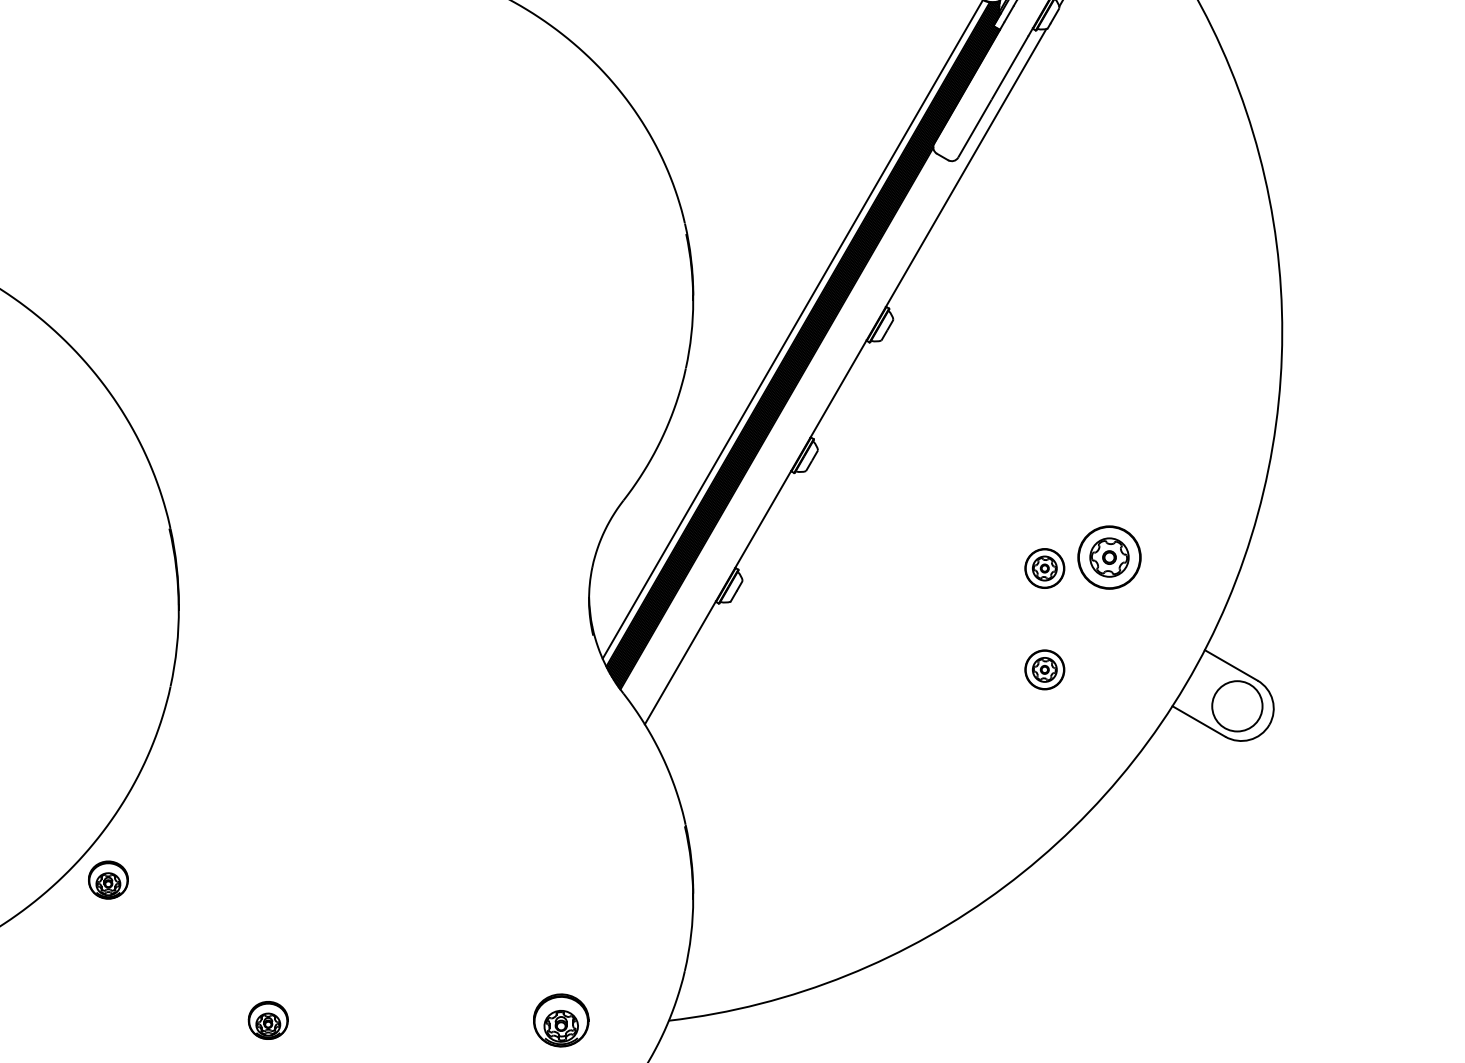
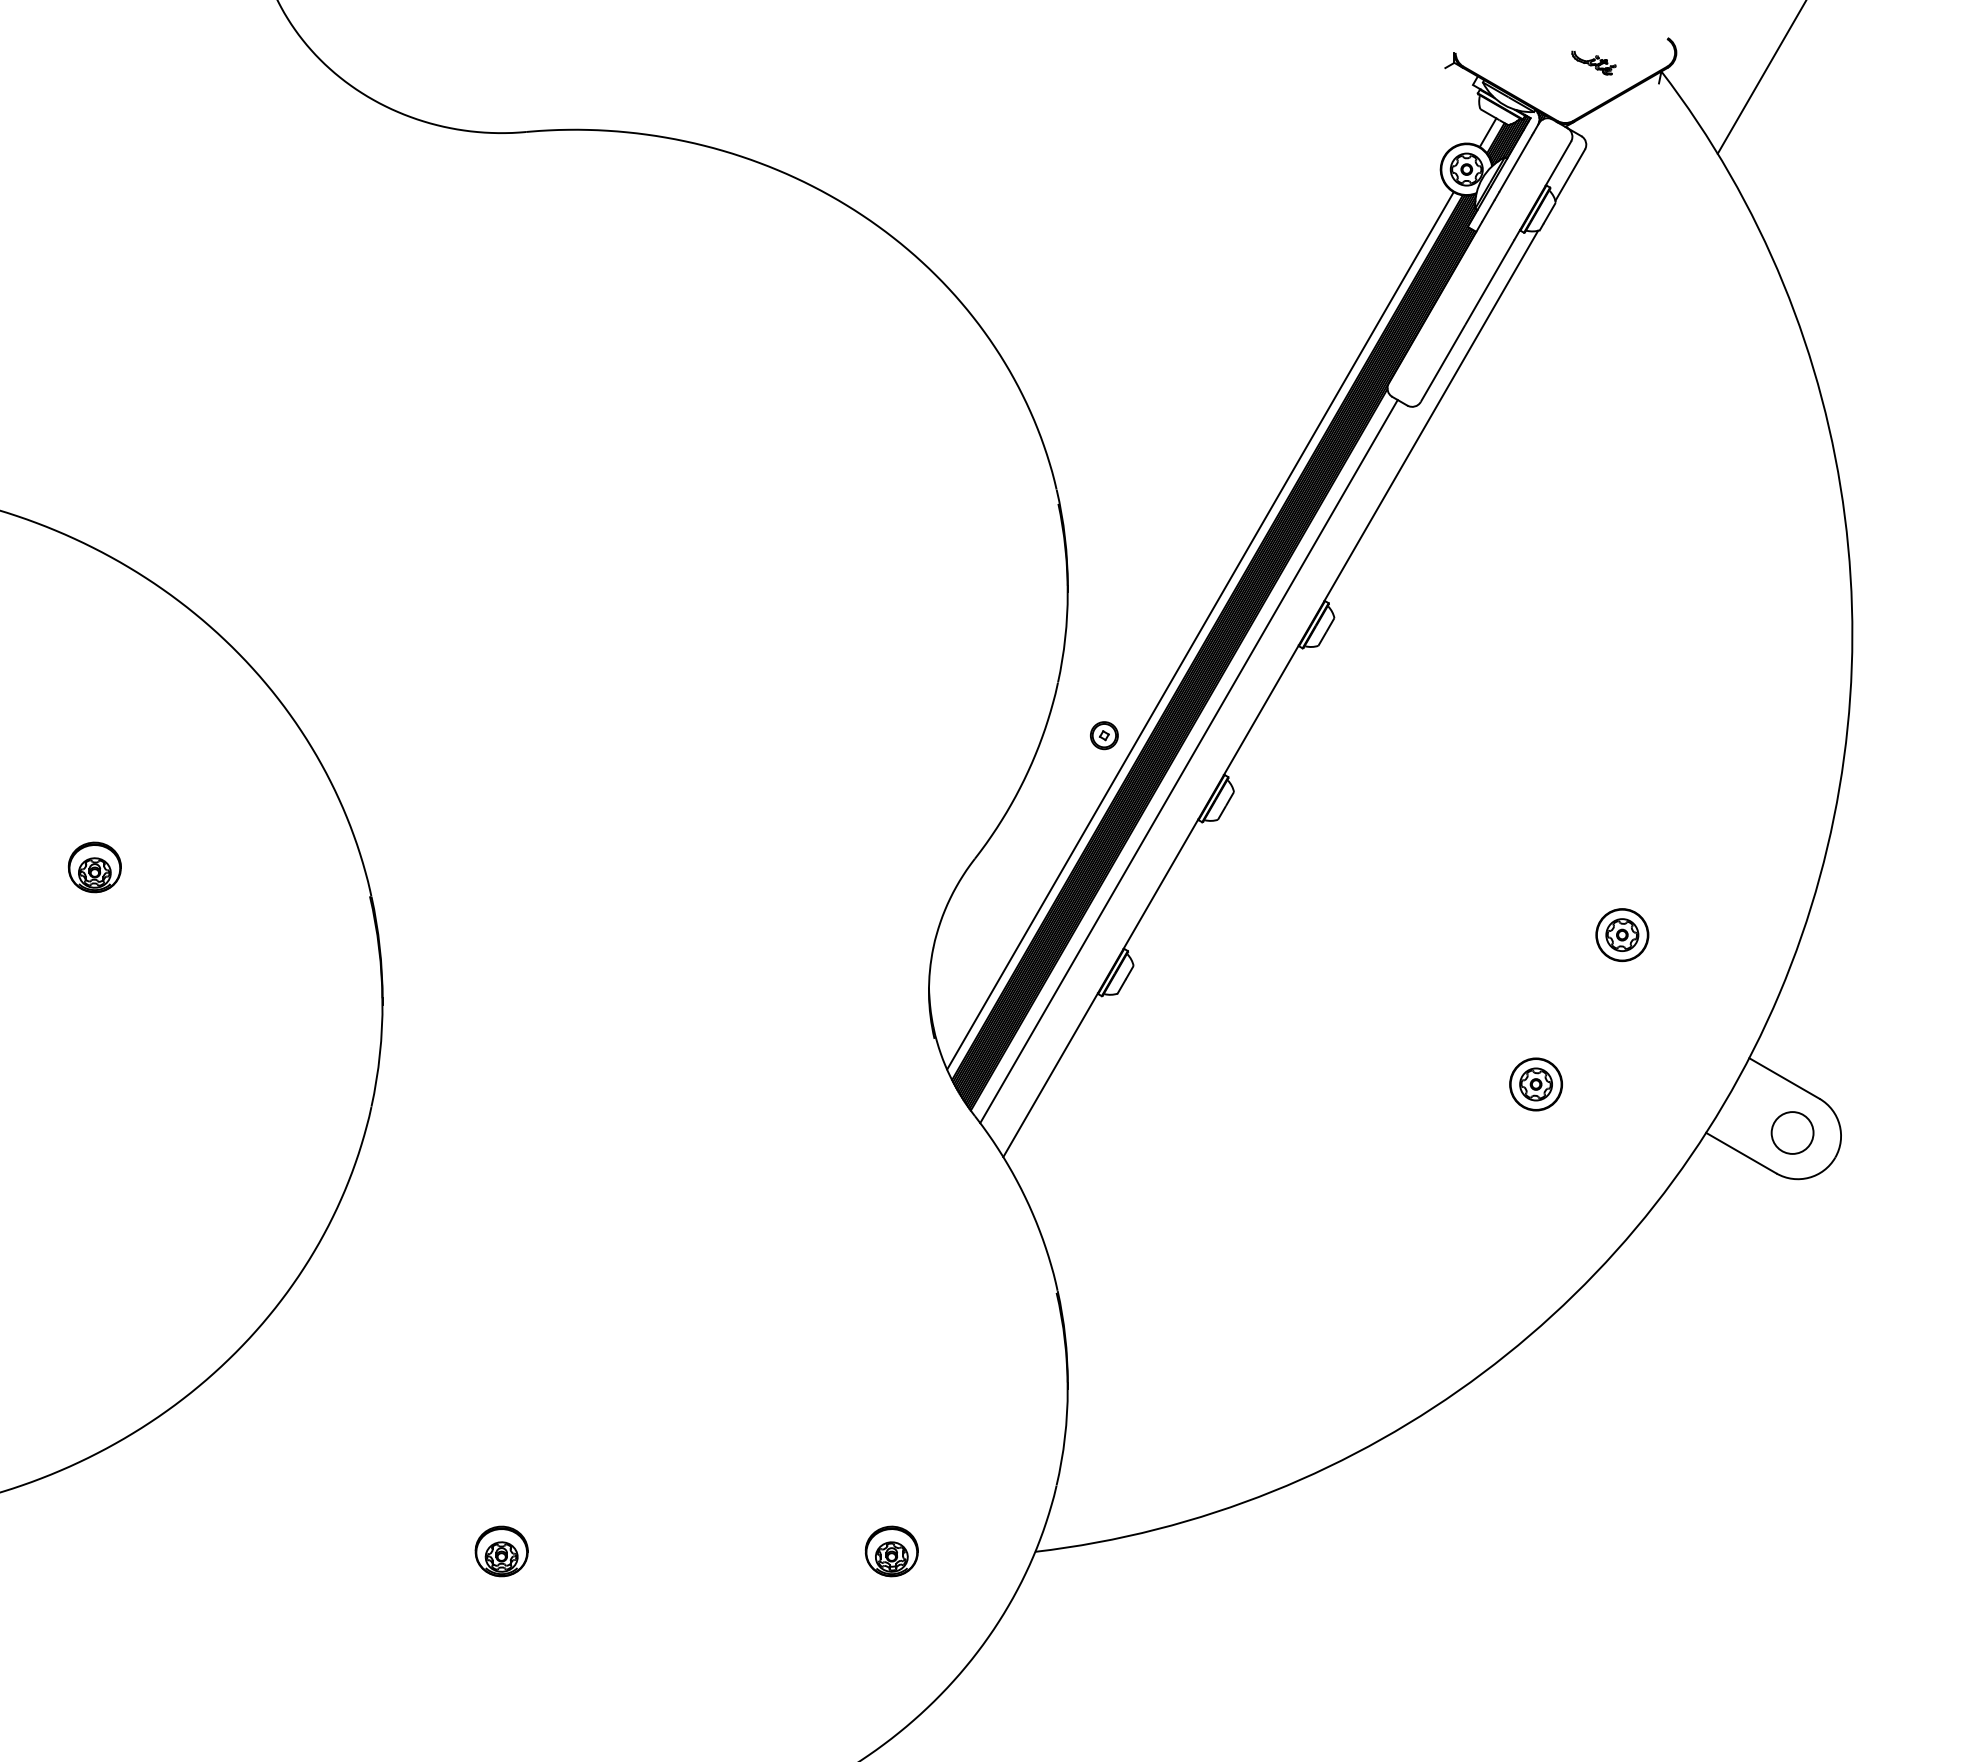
part: (720, 407) -> (1104, 735), added
line: (783, 427) -> (1188, 761), added
part: (1109, 558) -> (1622, 935), size x0.62
part: (1044, 568) -> (1535, 949), removed
circle: (1237, 705) -> (1792, 1132), size x0.62
part: (108, 880) -> (288, 1364), removed
part: (560, 1020) -> (891, 1551), size x0.71

